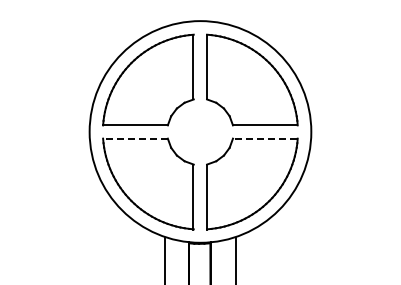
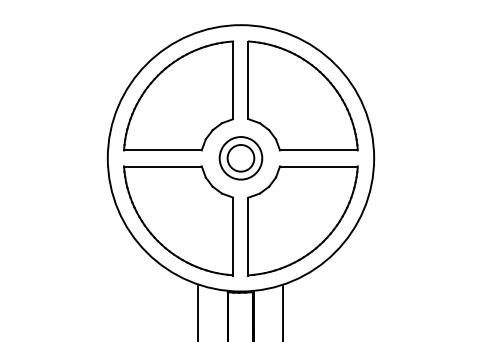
part: (200, 131) -> (241, 157), added
line: (134, 139) -> (161, 167), dashed -> solid
line: (264, 139) -> (317, 167), dashed -> solid

